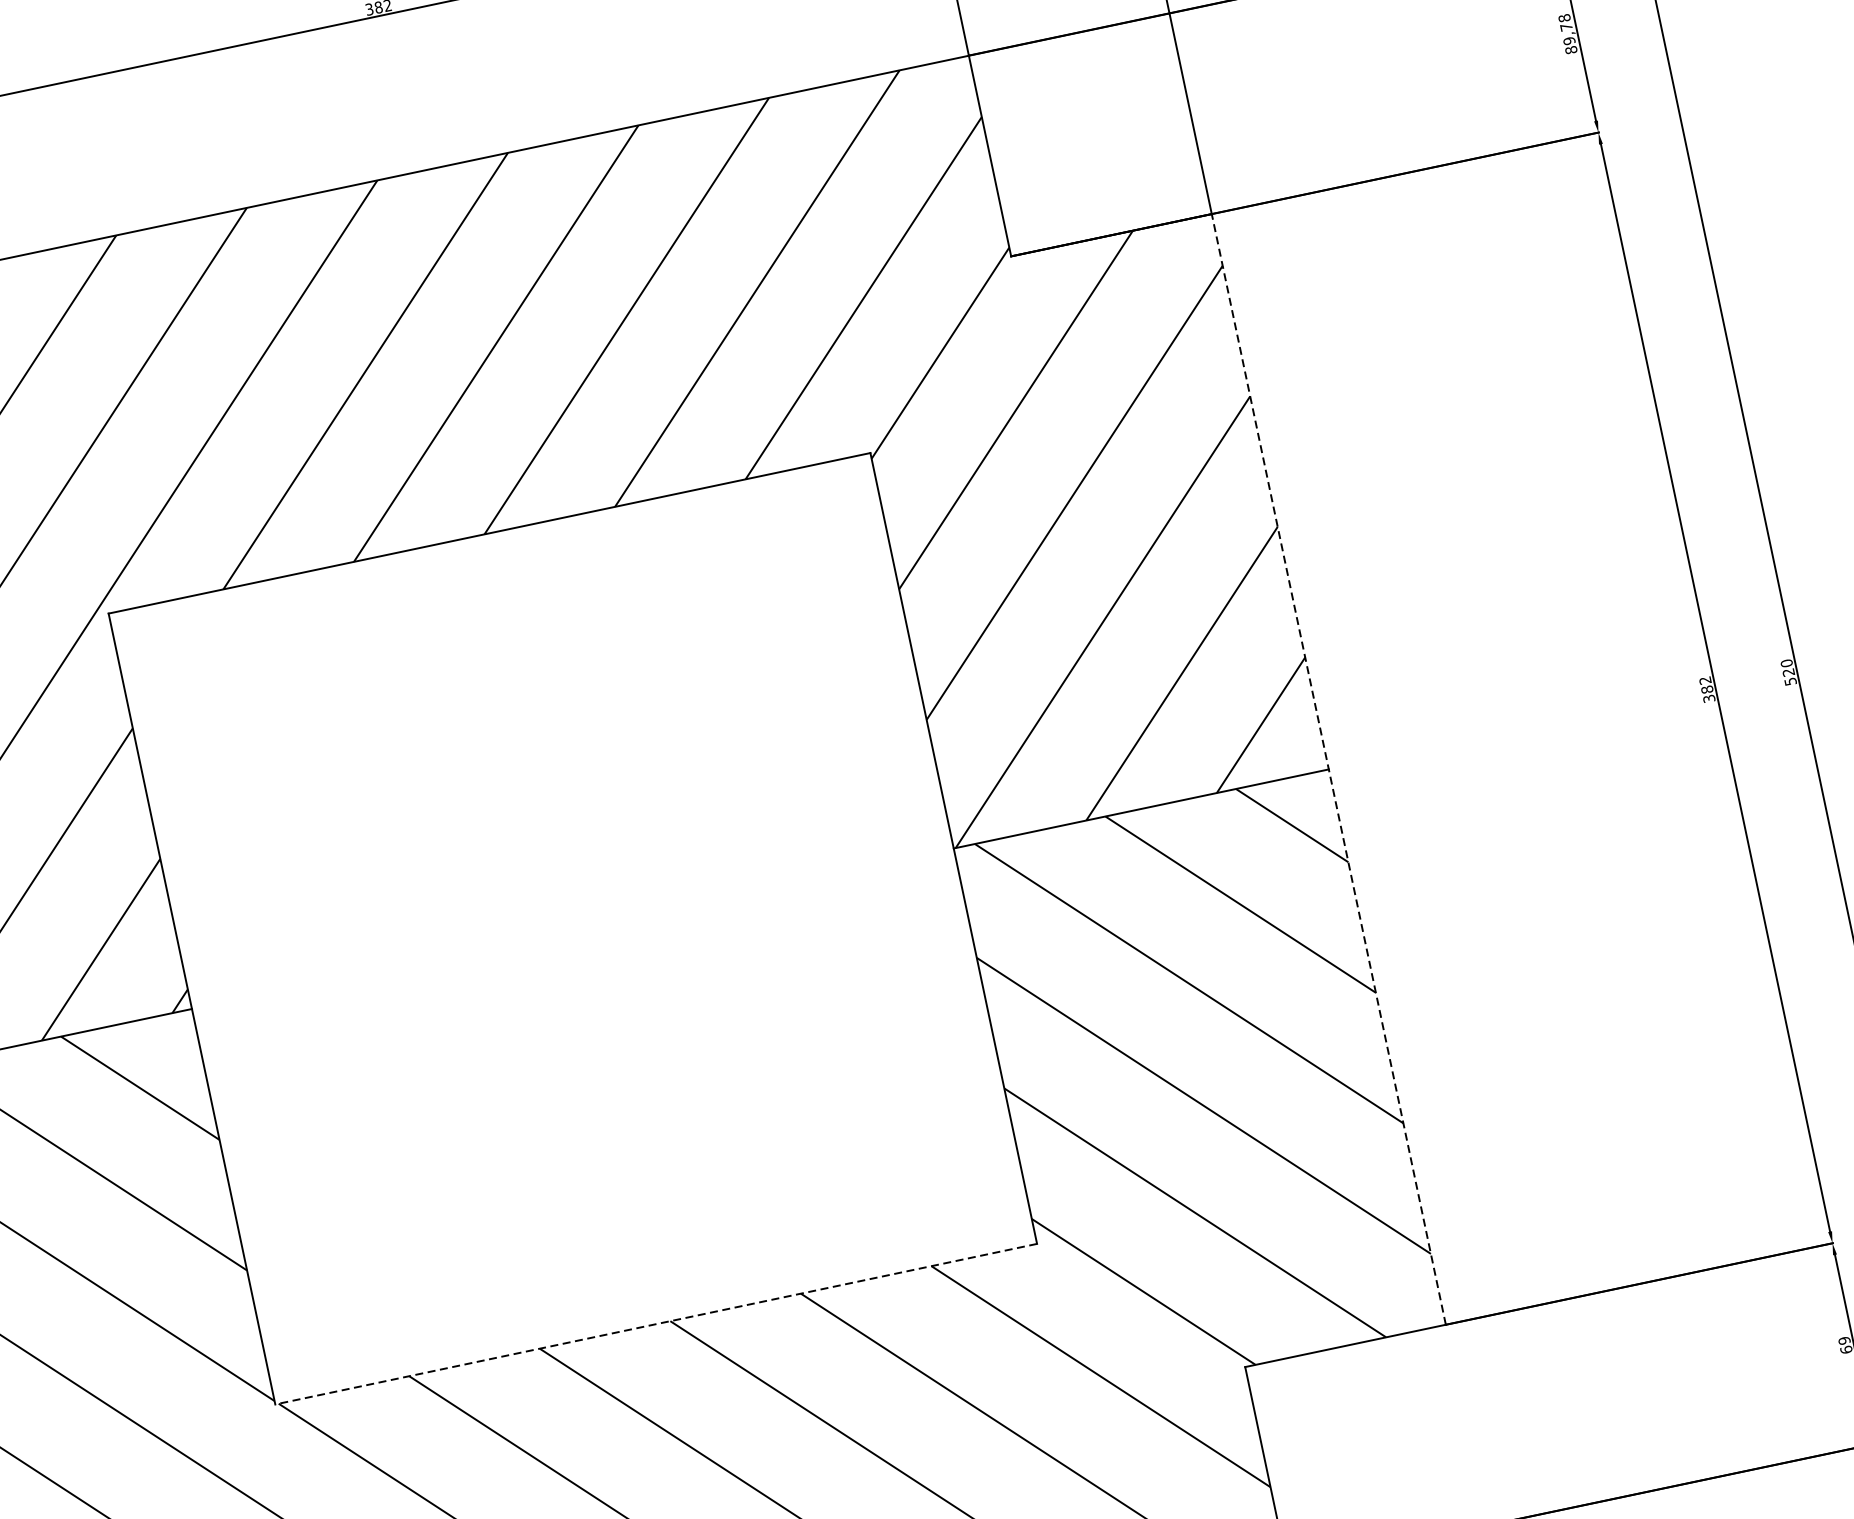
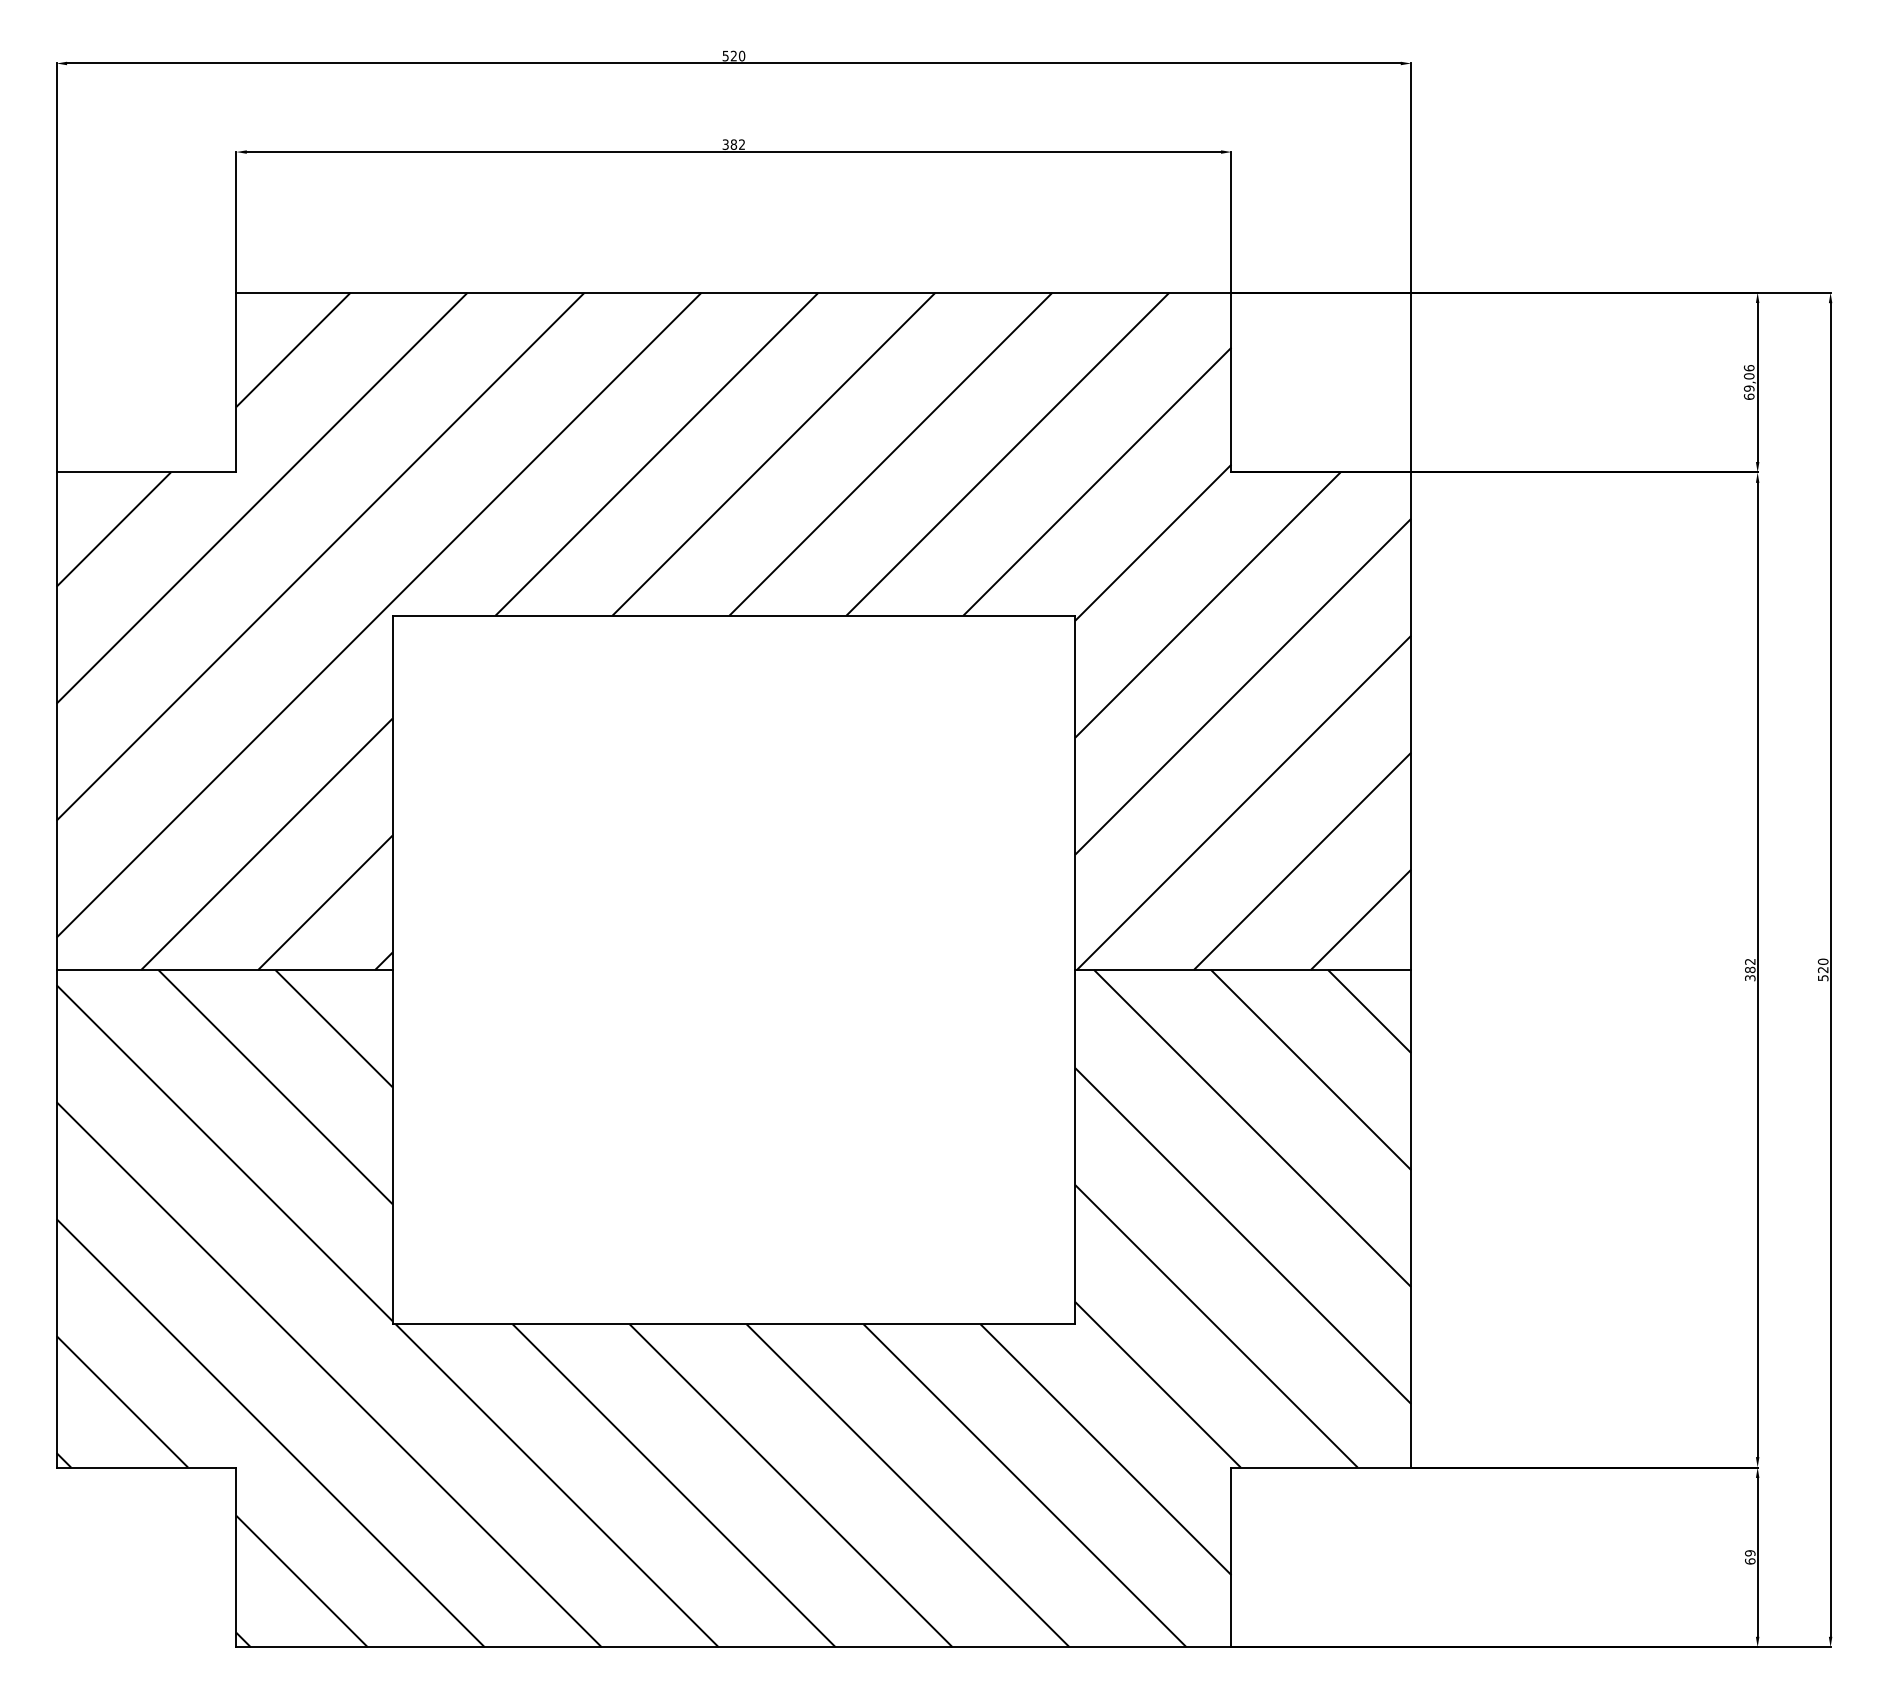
text: (1567, 34) -> (1748, 382), 89,78 -> 69,06
line: (1329, 768) -> (1411, 969), dashed -> solid
line: (655, 1324) -> (733, 1324), dashed -> solid

